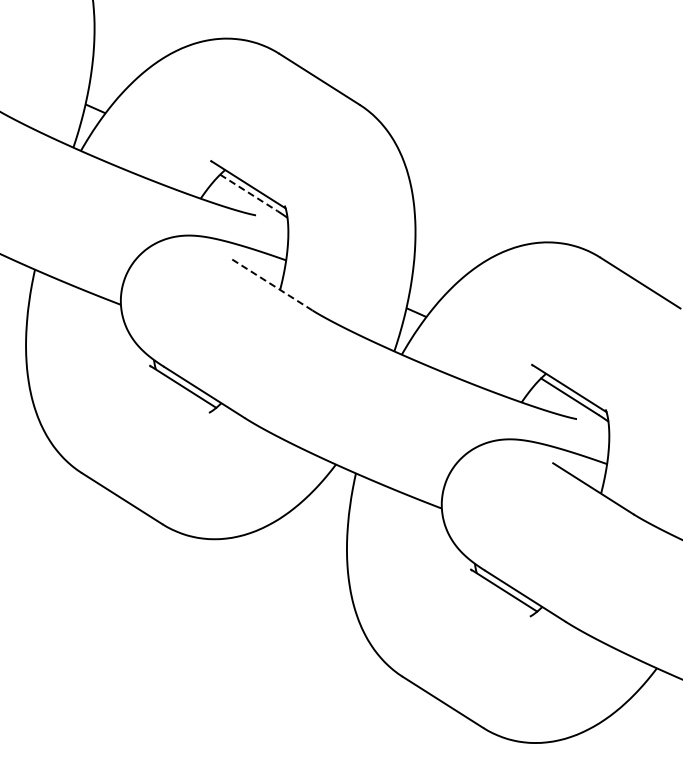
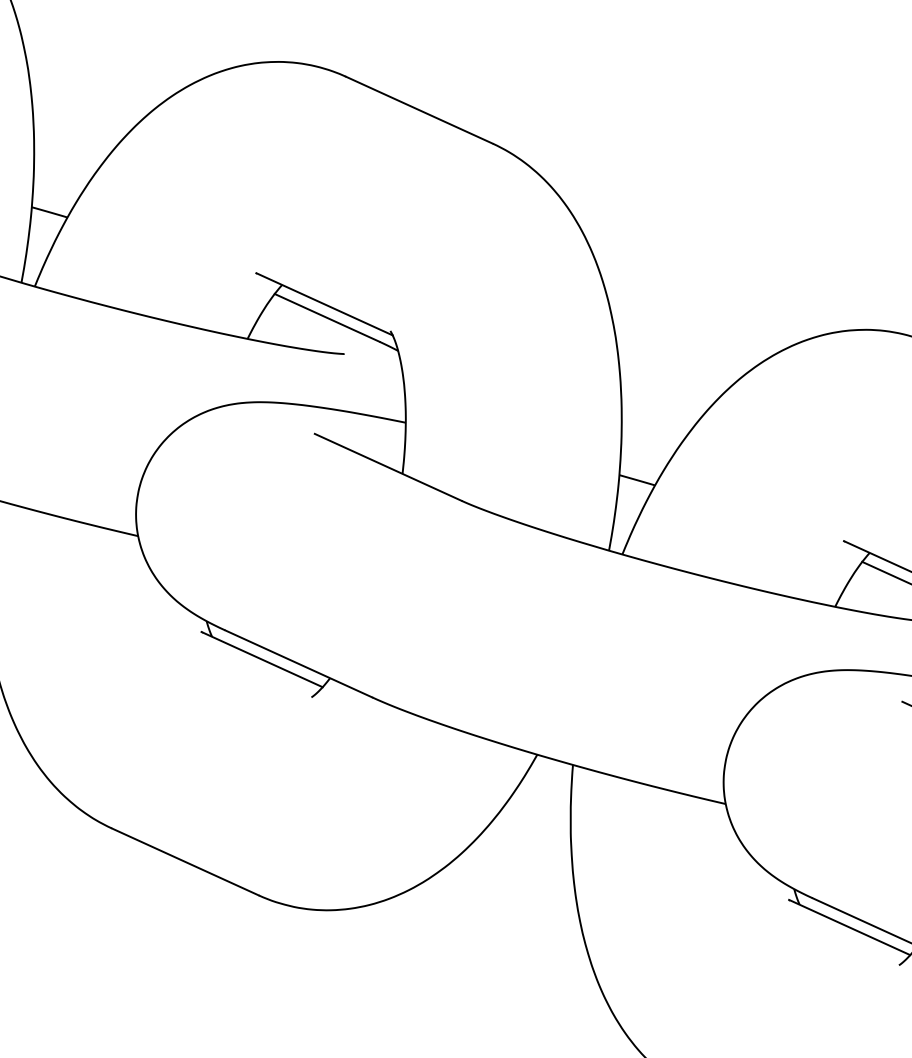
line: (248, 192) -> (326, 317), dashed -> solid
line: (272, 284) -> (388, 466), dashed -> solid

